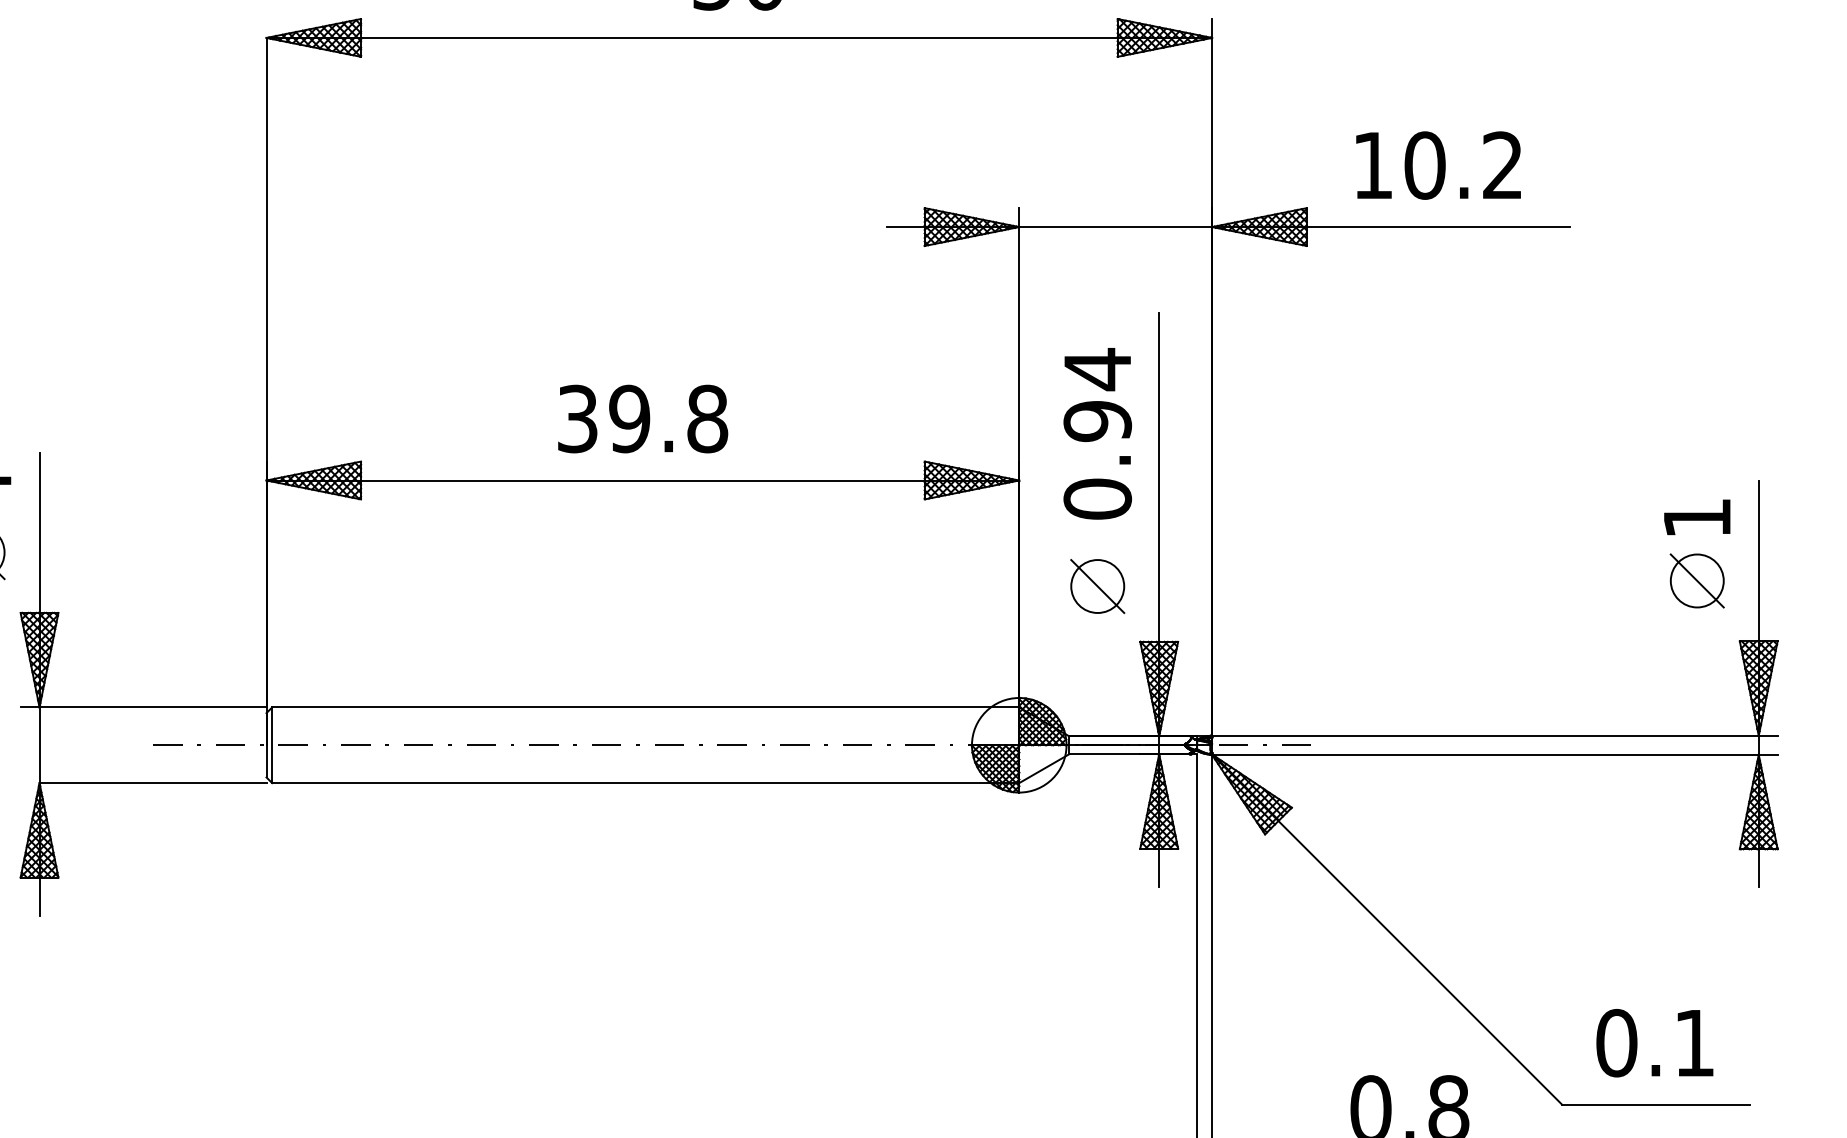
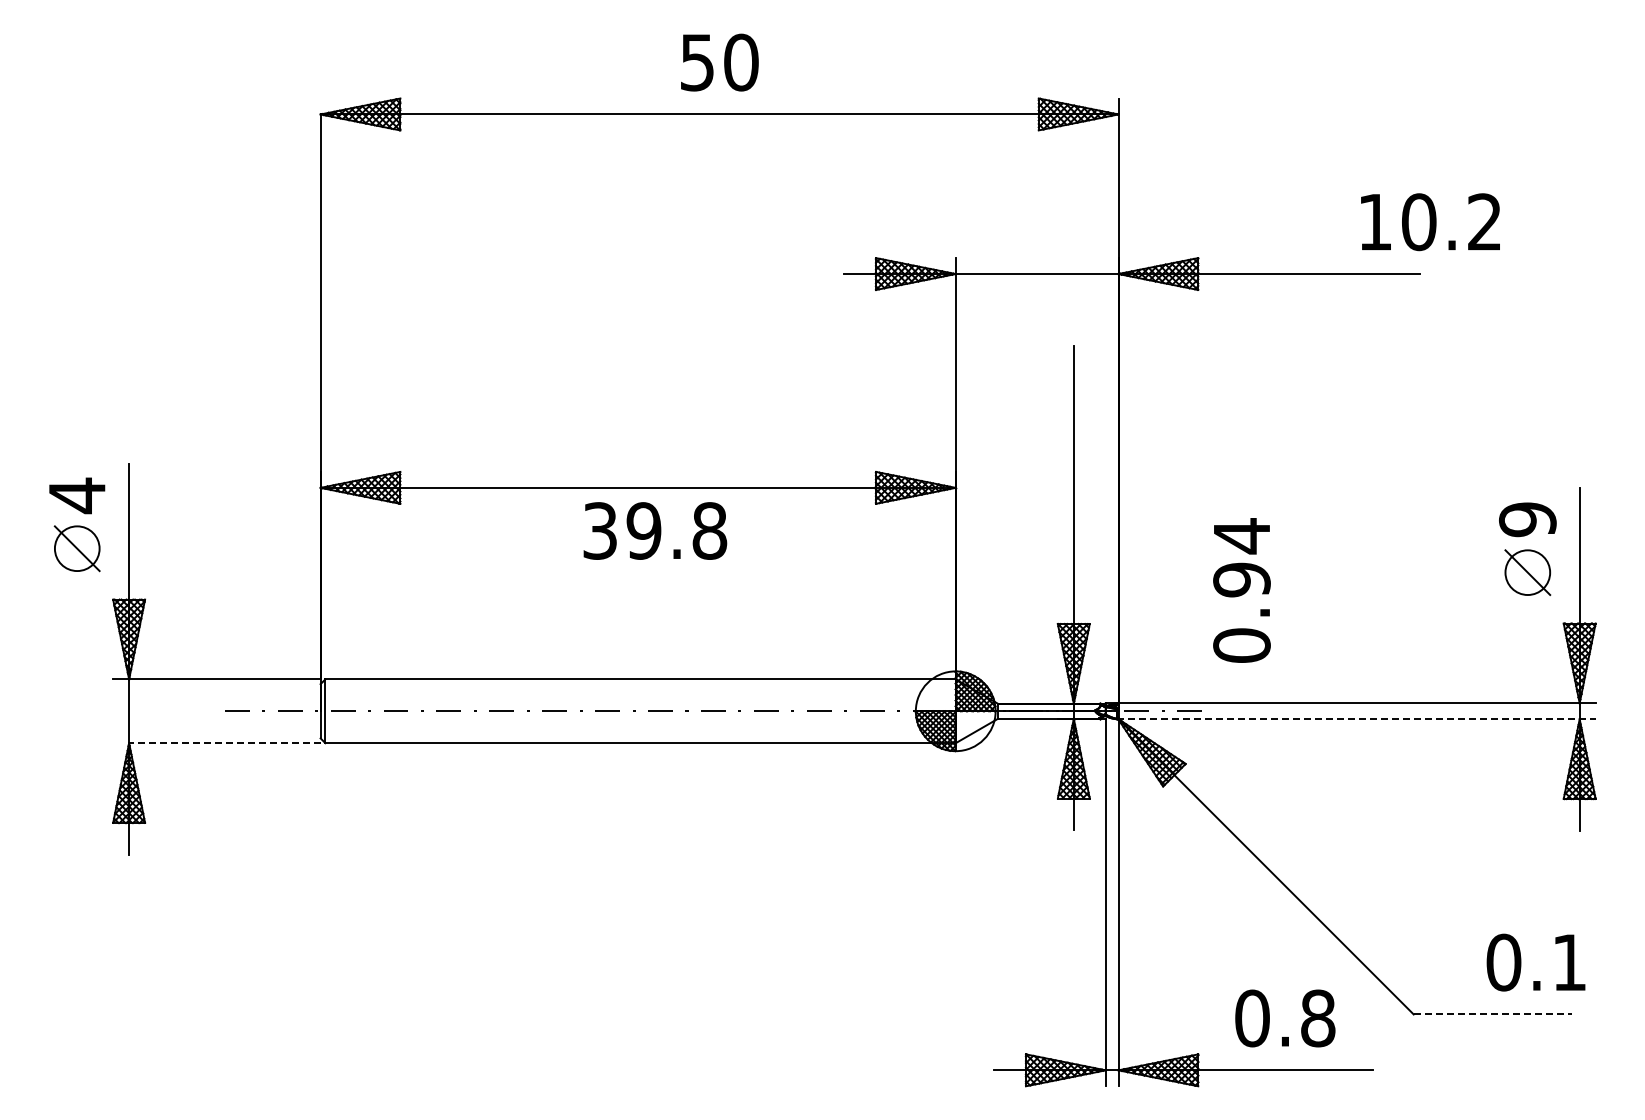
text: (1438, 165) -> (1430, 222), moved
text: (643, 418) -> (655, 530), moved
text: (1097, 433) -> (1241, 590), moved
text: (1696, 517) -> (1527, 519), 1 -> 9
part: (1097, 585) -> (1021, 576), removed
line: (1494, 755) -> (1356, 719), solid -> dashed
line: (152, 783) -> (224, 743), solid -> dashed
text: (1654, 1043) -> (1535, 962), moved
line: (1656, 1104) -> (1493, 1014), solid -> dashed

